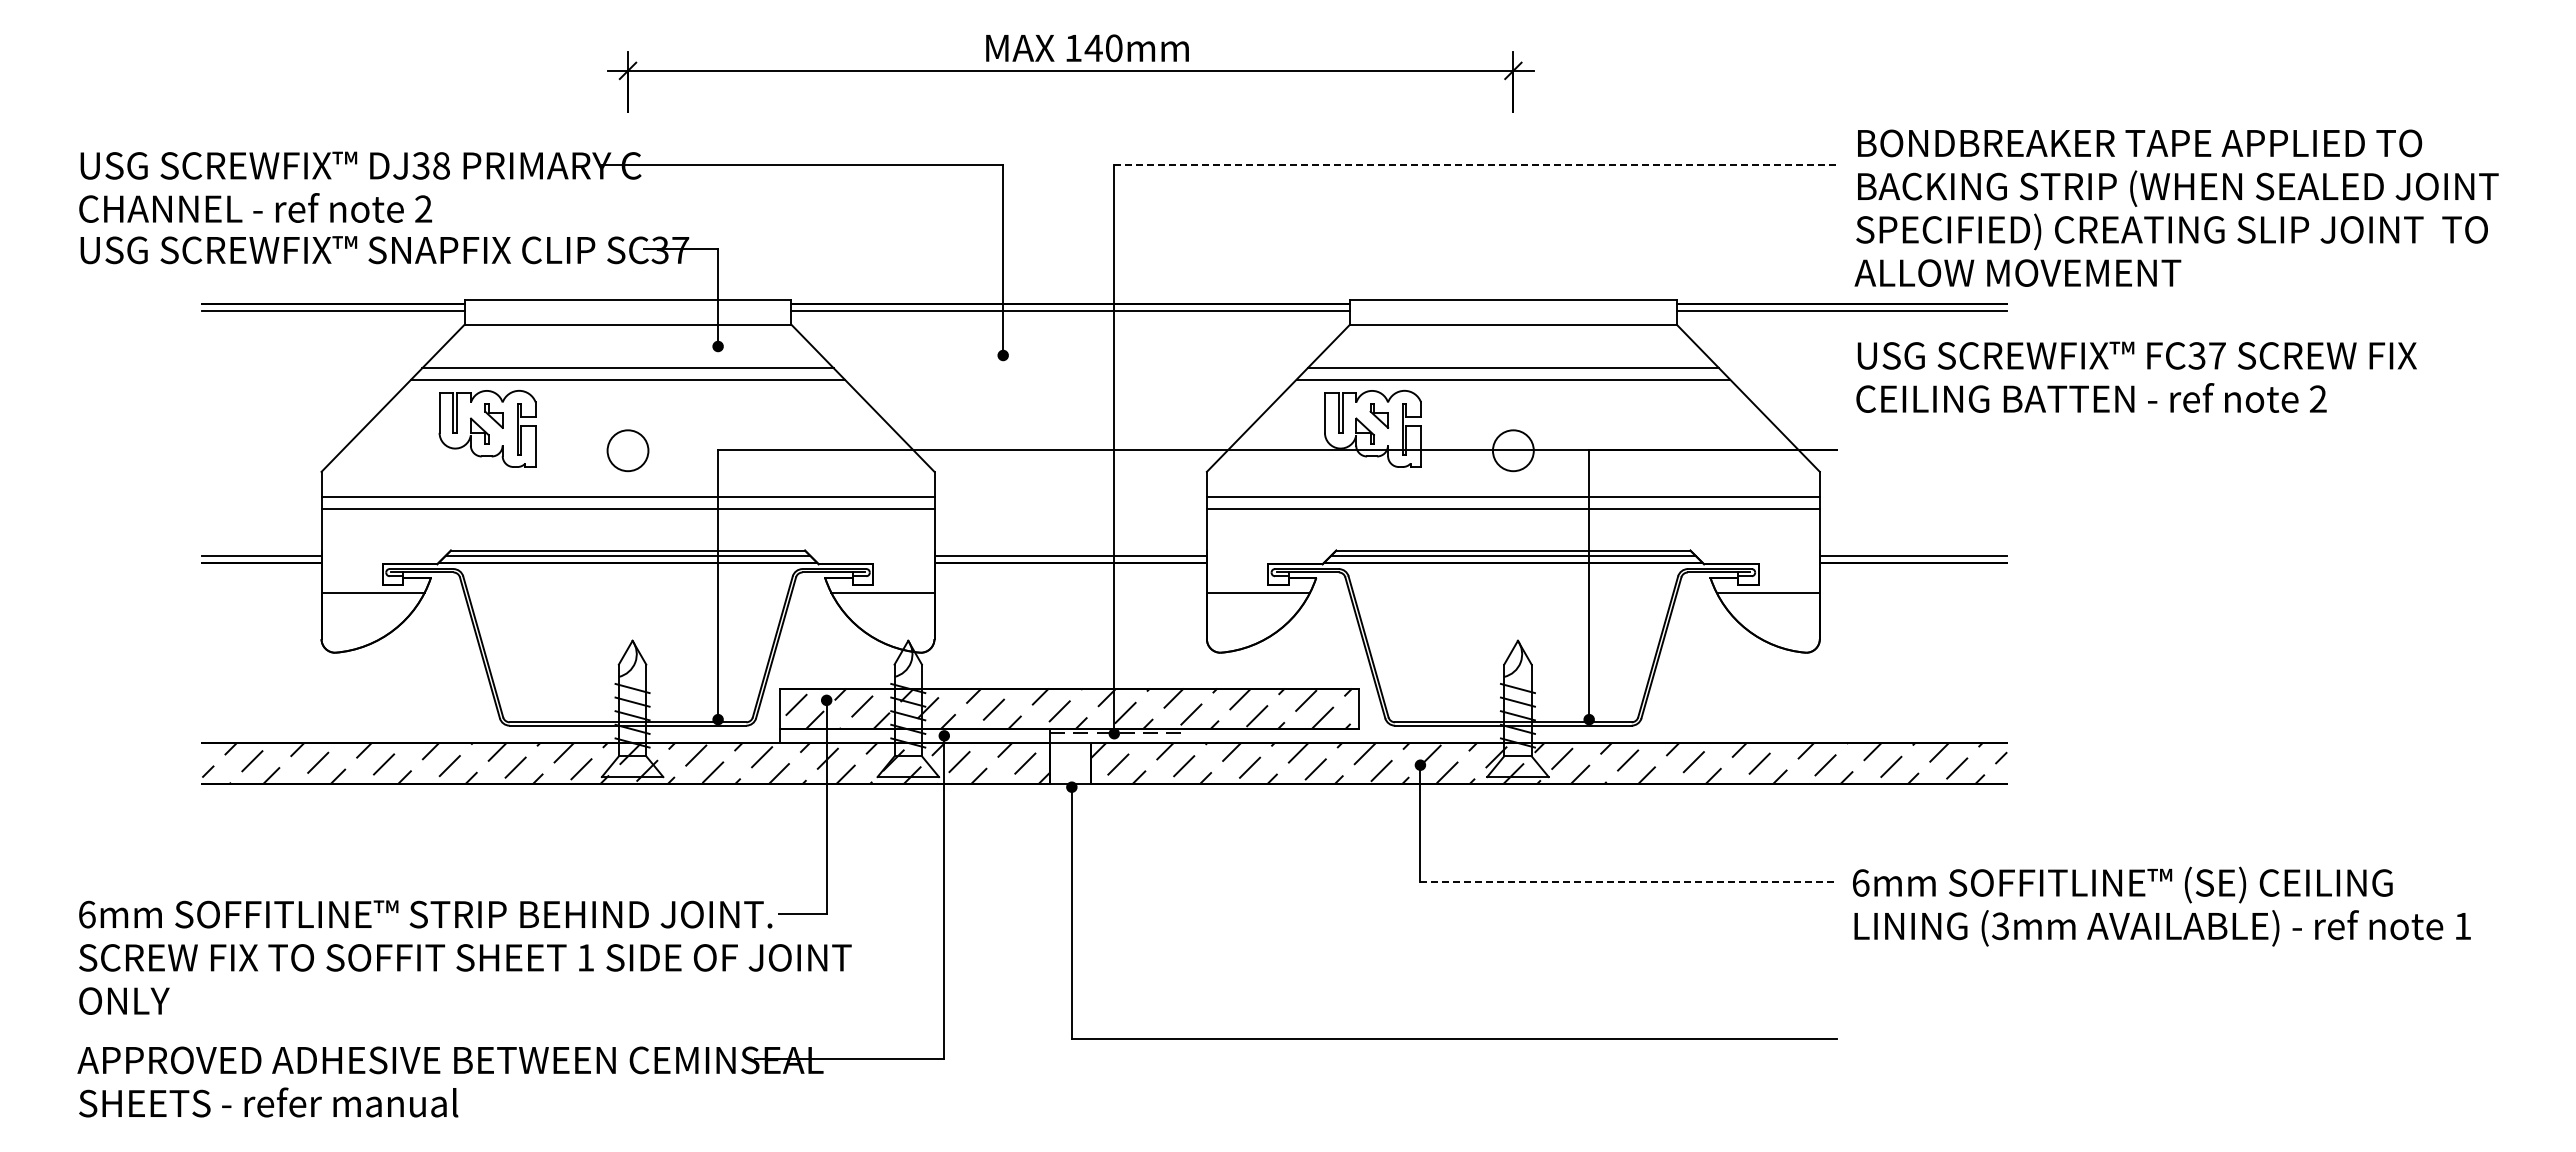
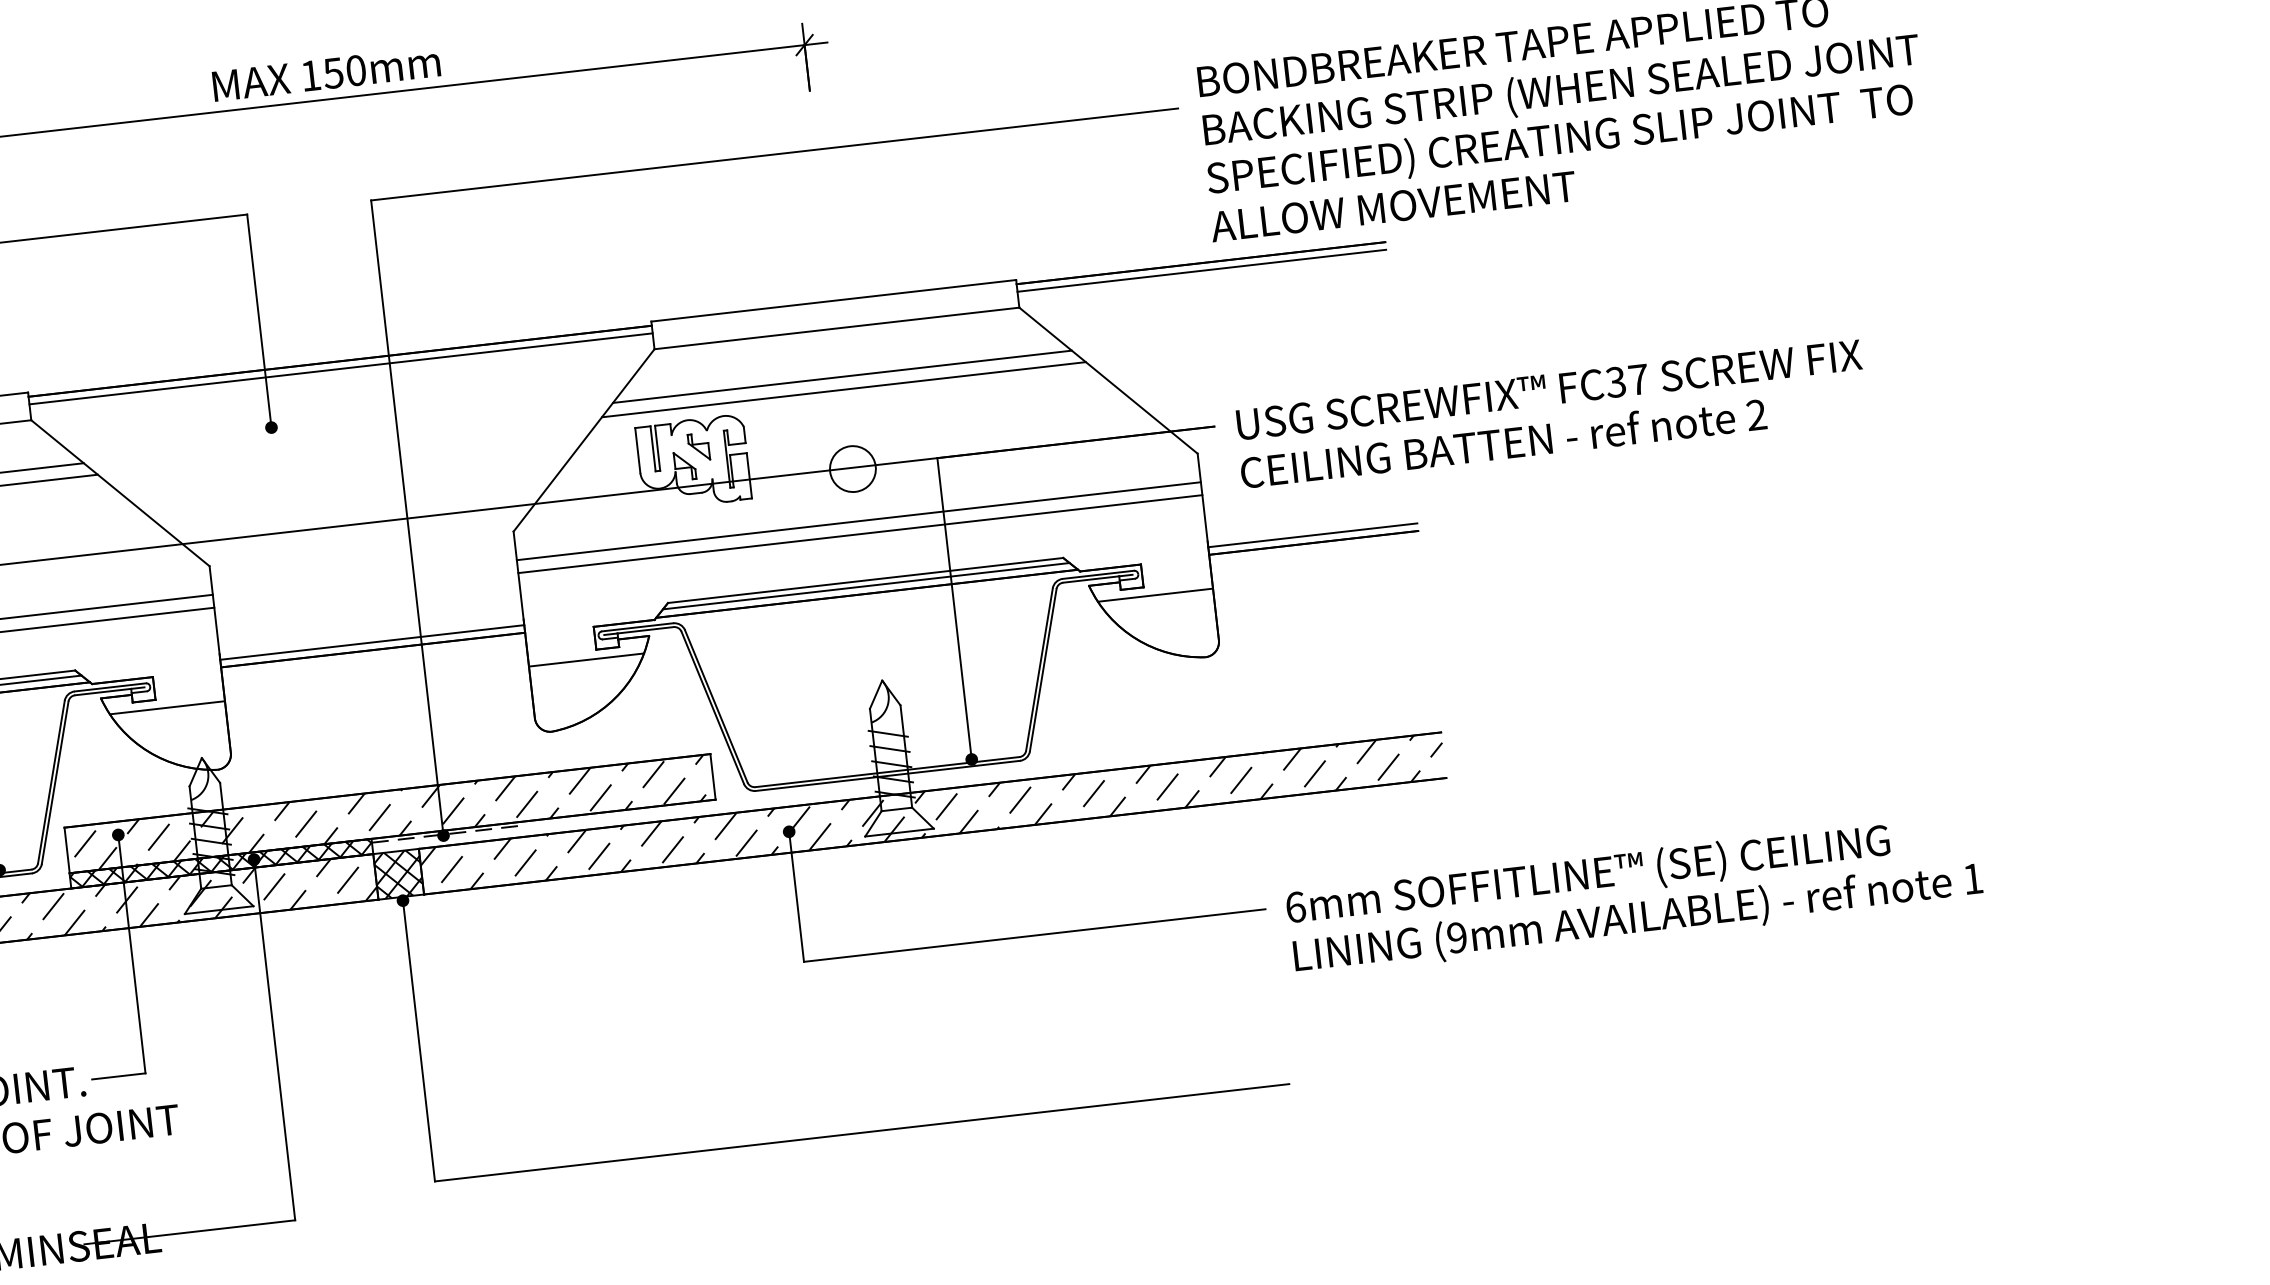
text: (1093, 48) -> (333, 73), 140mm -> 150mm
line: (1475, 164) -> (774, 154), dashed -> solid
text: (2136, 376) -> (1550, 412), moved
hatch: (914, 736) -> (220, 864), added
hatch: (1070, 763) -> (398, 874), added
line: (1627, 881) -> (1035, 935), dashed -> solid
text: (2000, 926) -> (1457, 938), (3mm -> (9mm

